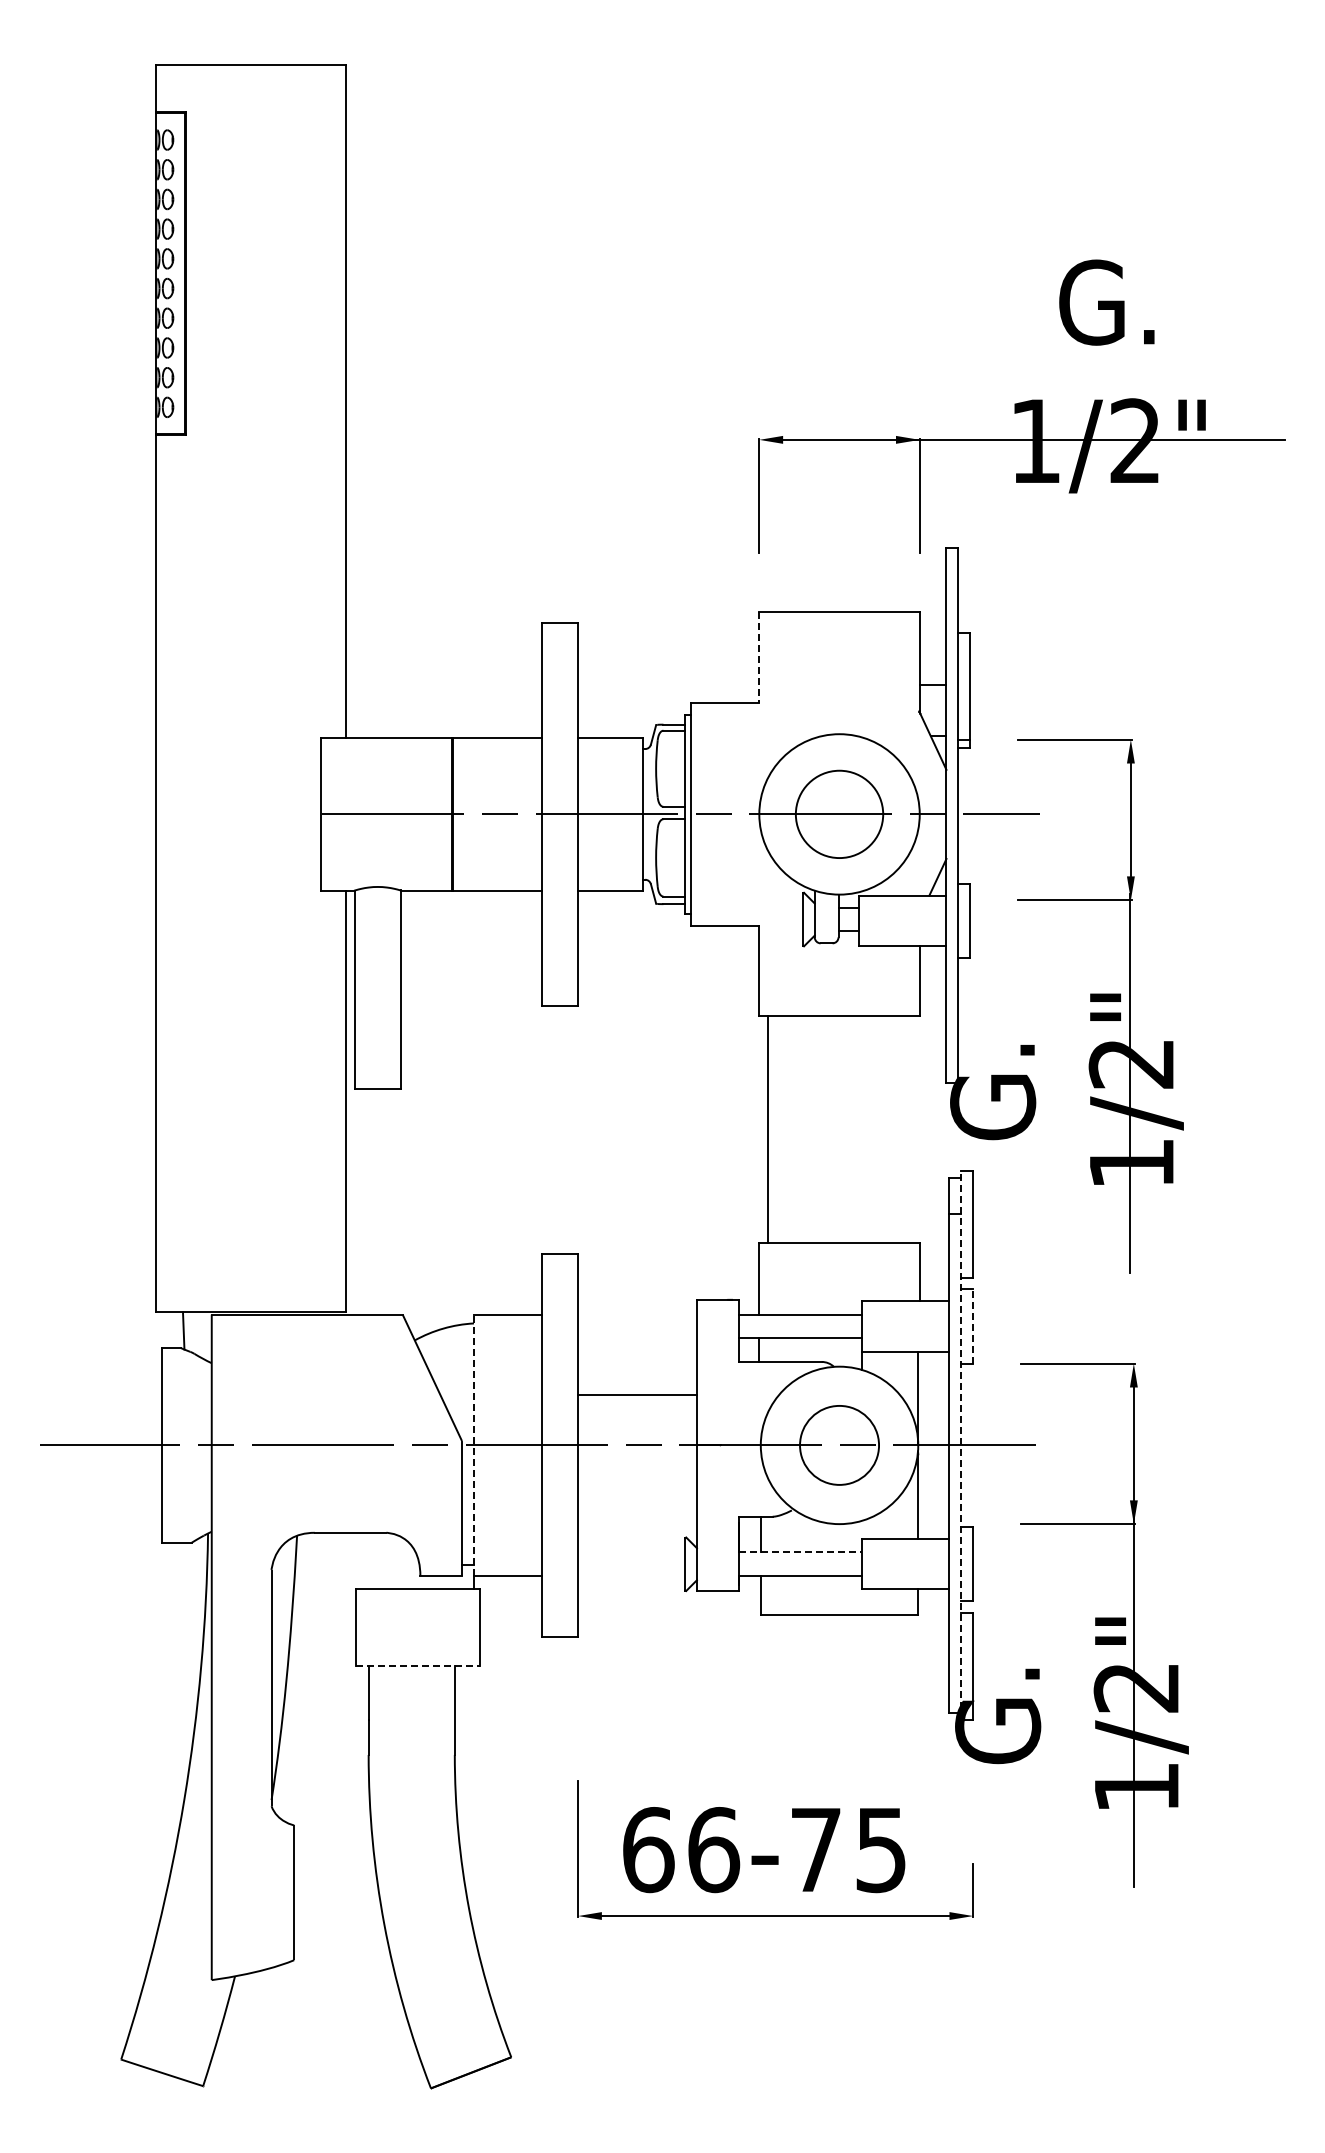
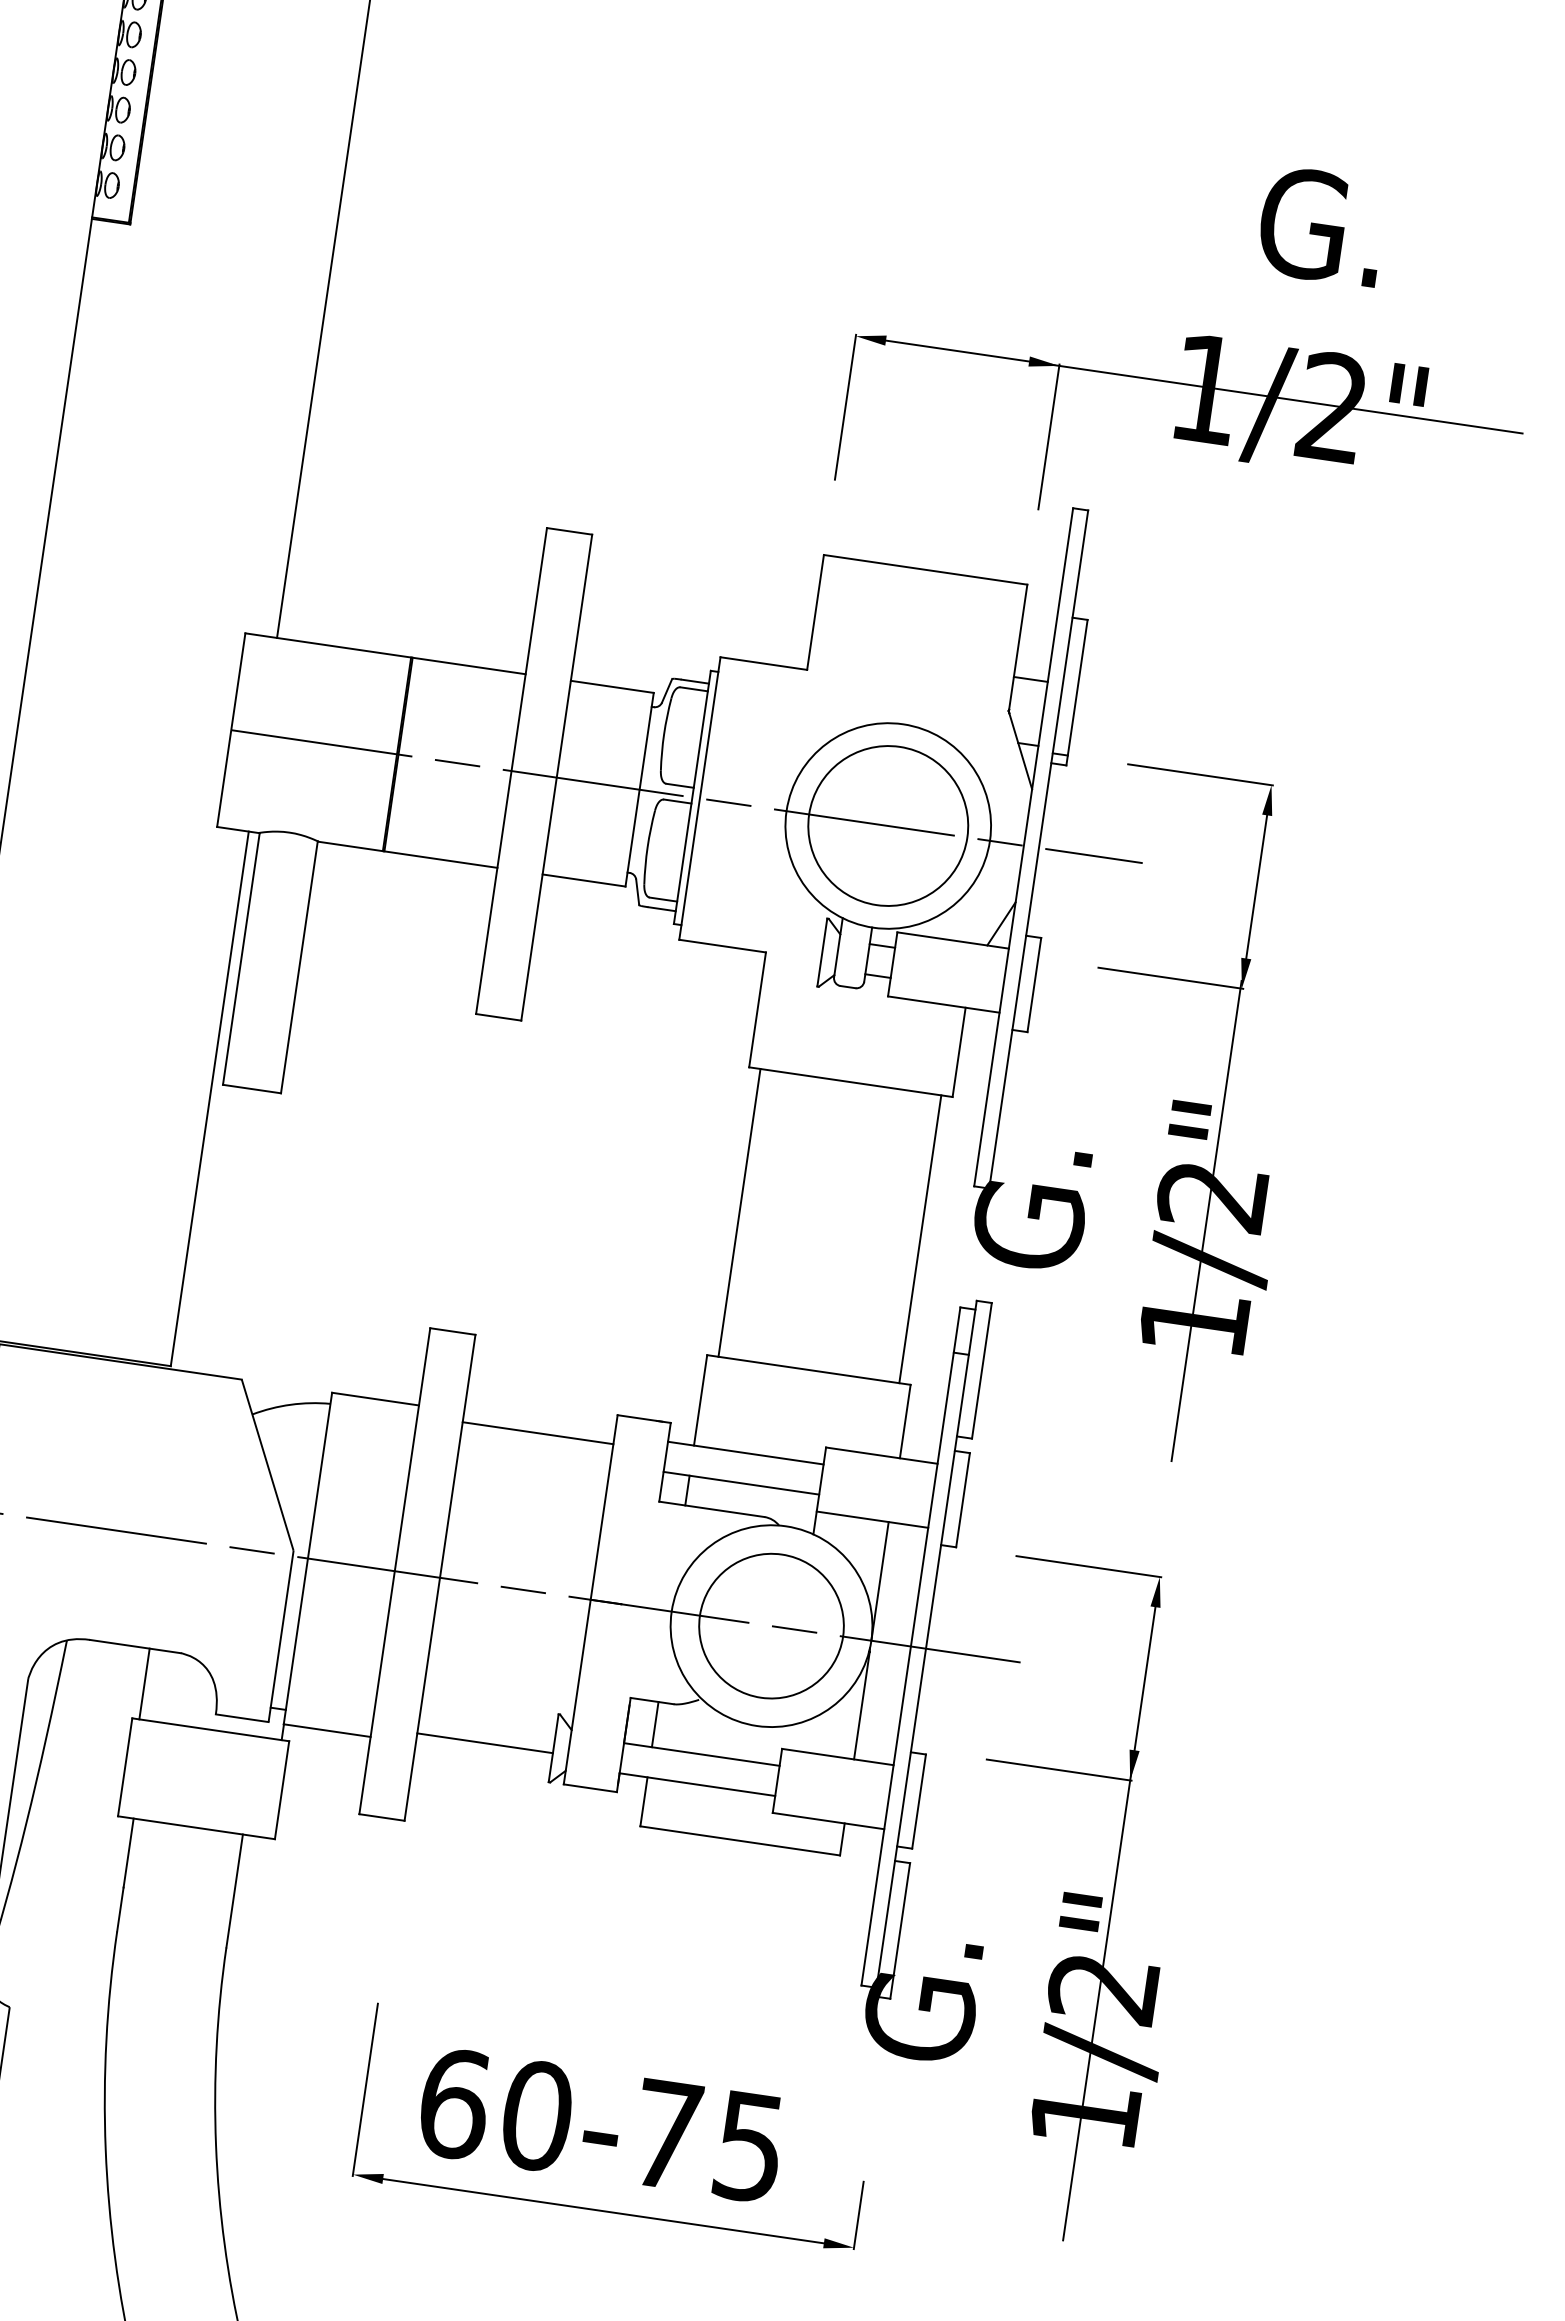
line: (759, 658) -> (815, 613), dashed -> solid
circle: (839, 814) -> (888, 826), size x1.43
line: (910, 1129) -> (919, 1238), added
line: (973, 1326) -> (963, 1500), dashed -> solid
line: (637, 1394) -> (538, 1432), moved
circle: (839, 1444) -> (771, 1625), size x1.43
line: (961, 1444) -> (926, 1647), dashed -> solid
line: (473, 1445) -> (307, 1558), dashed -> solid
line: (800, 1552) -> (702, 1754), dashed -> solid
line: (361, 1560) -> (144, 1683), added
line: (631, 1568) -> (484, 1743), added
line: (418, 1665) -> (196, 1827), dashed -> solid
text: (714, 1850) -> (538, 2116), 66-75 -> 60-75

